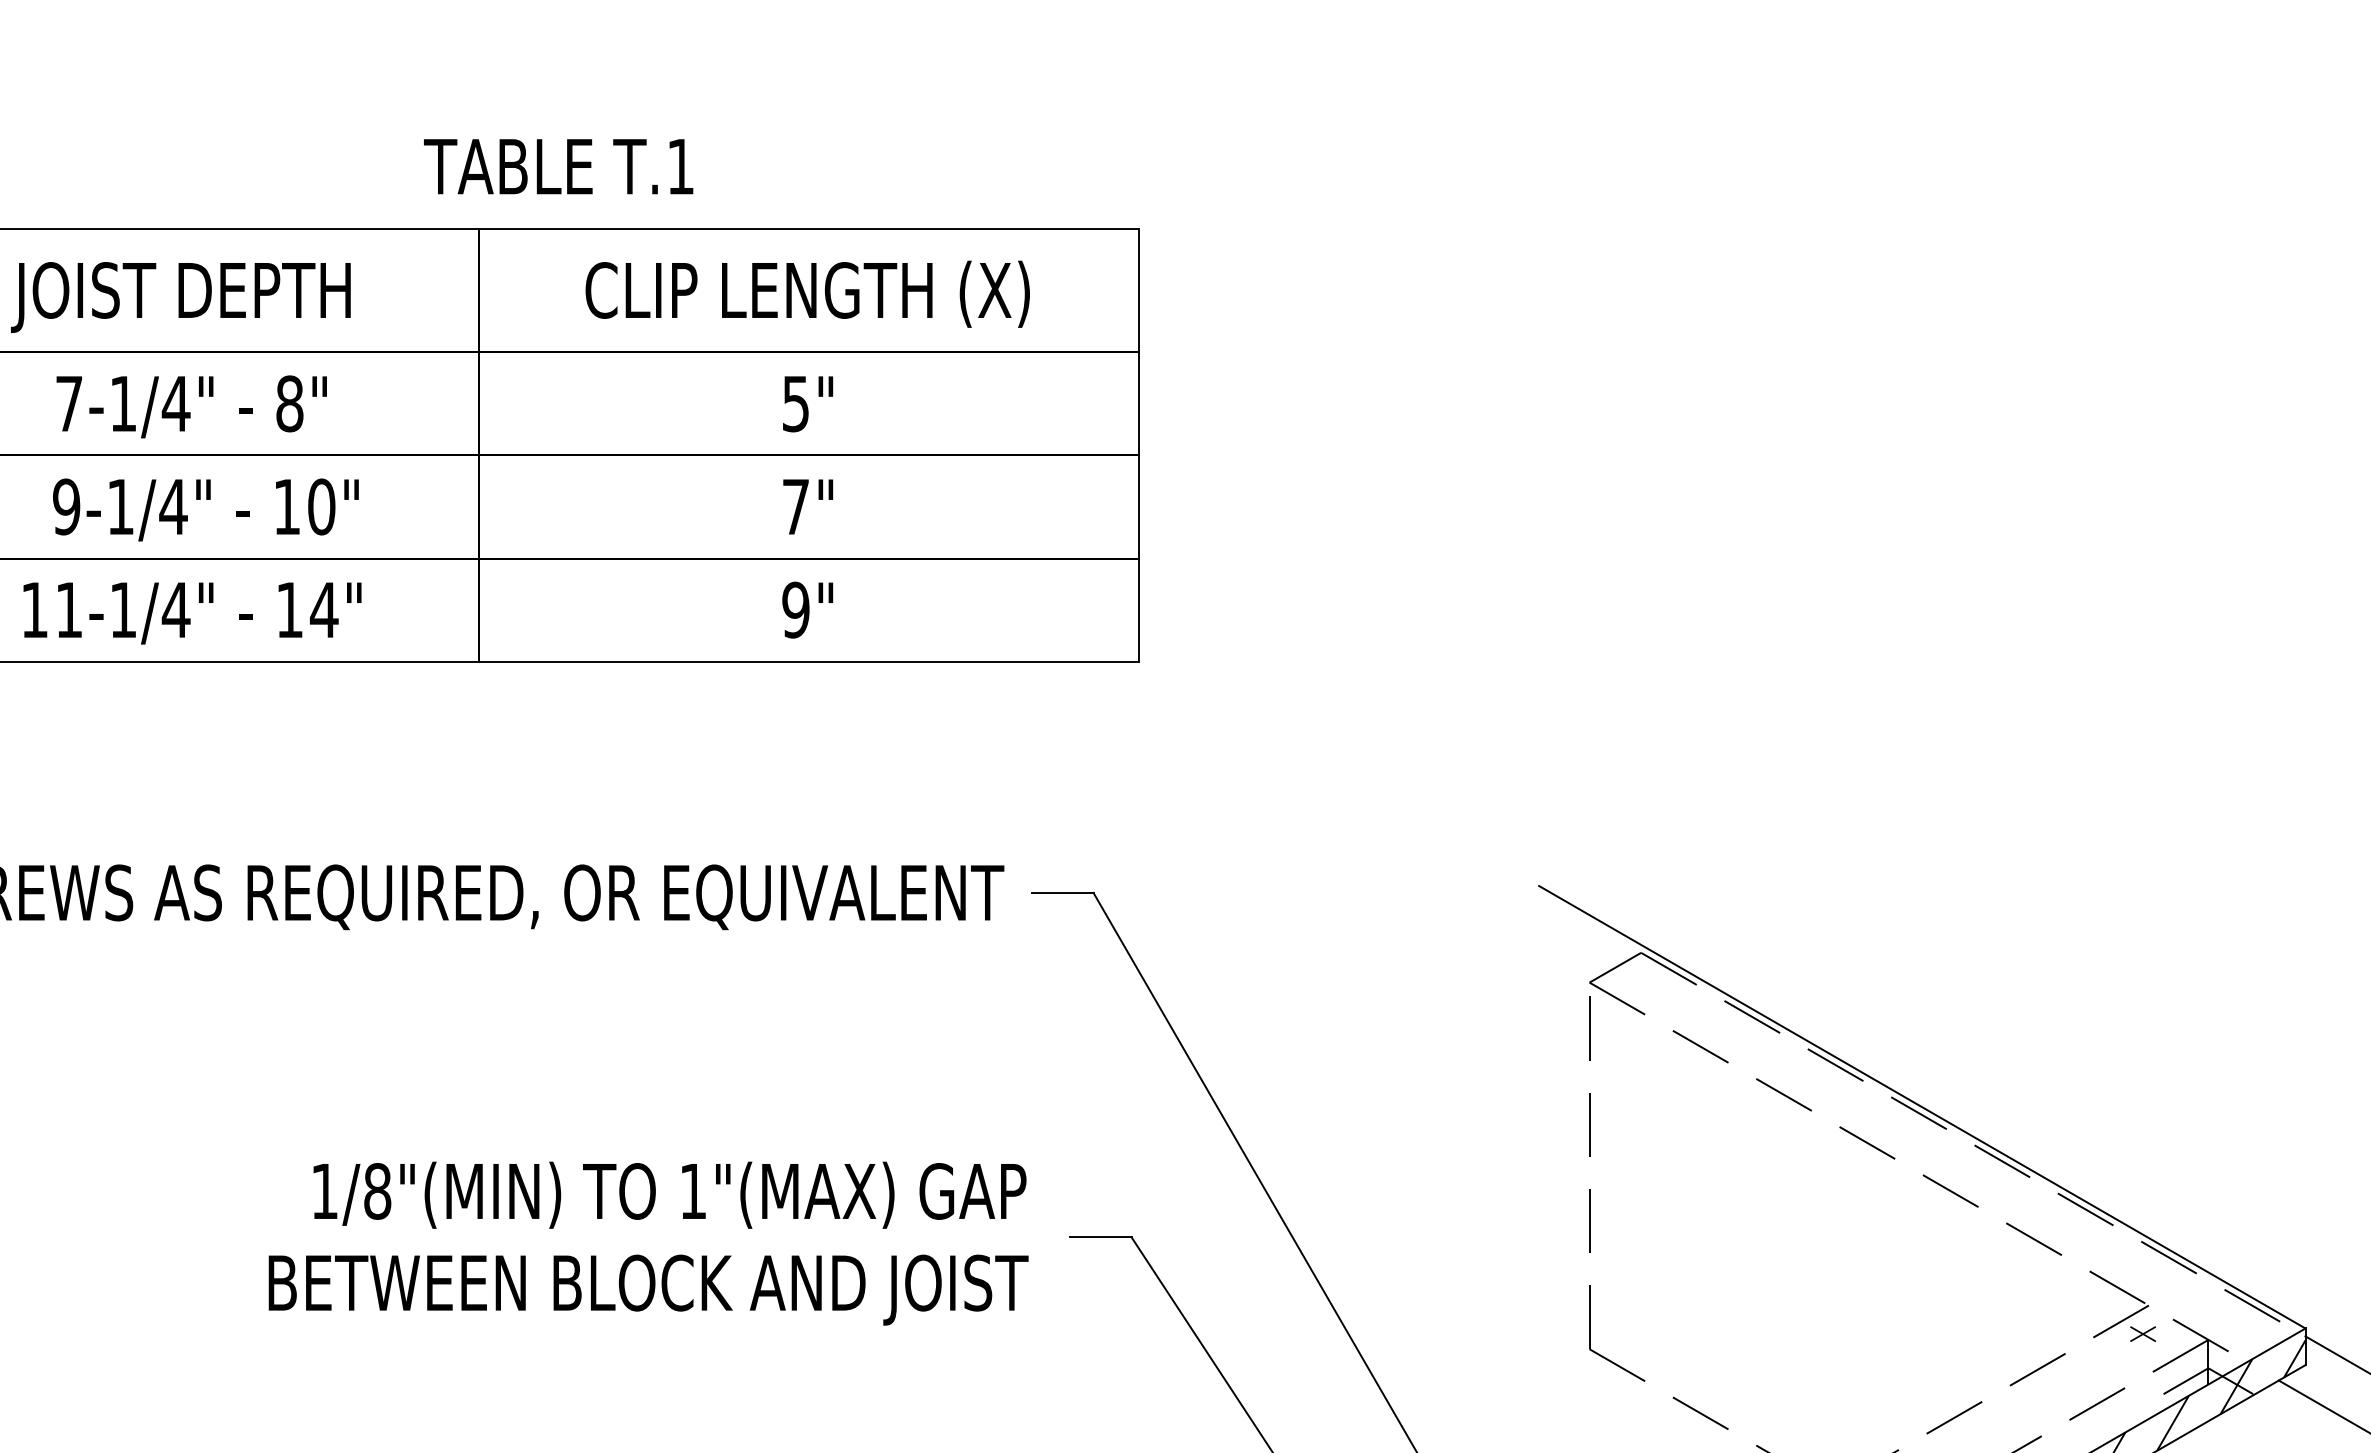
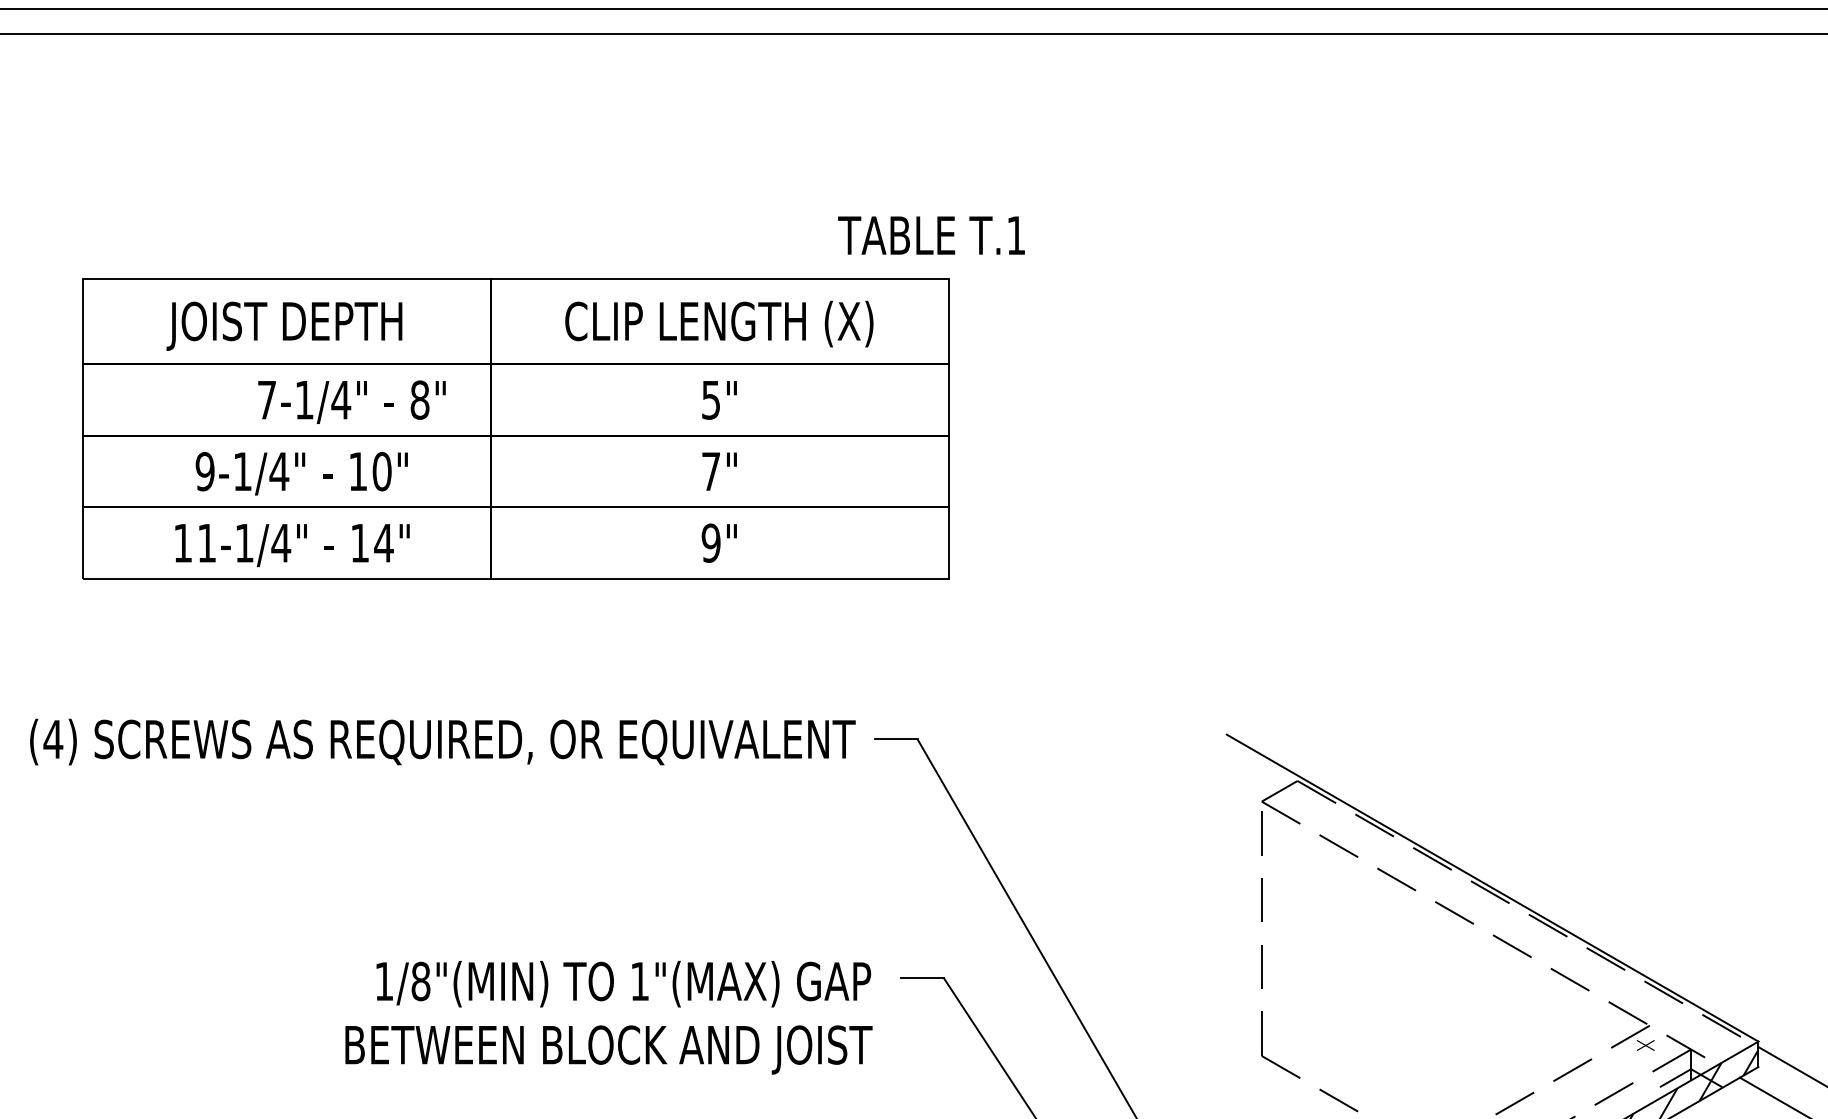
text: (558, 166) -> (931, 235), moved
text: (191, 405) -> (351, 401), moved
text: (647, 1243) -> (608, 1017), moved

